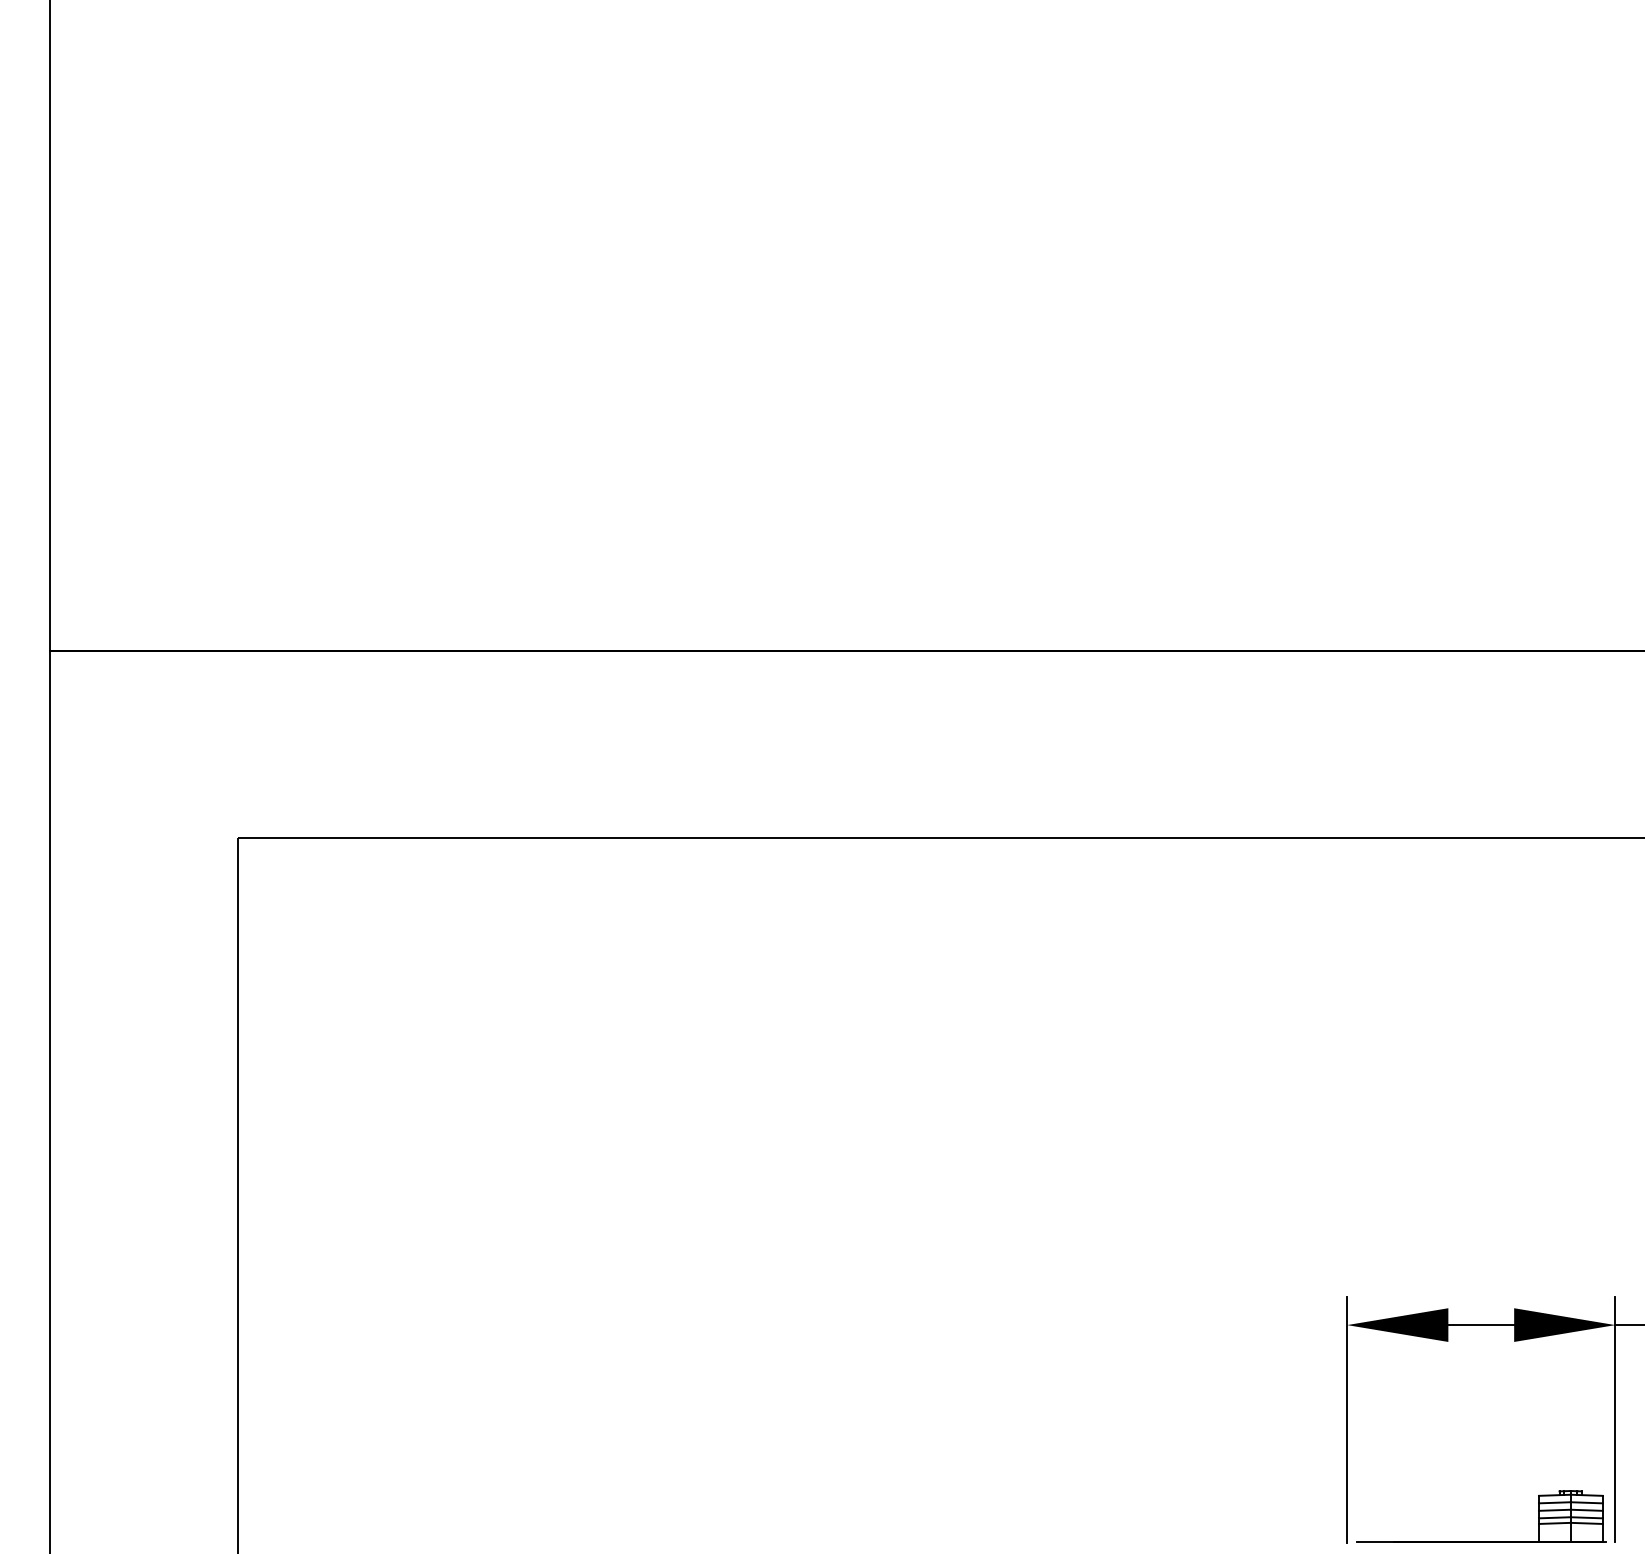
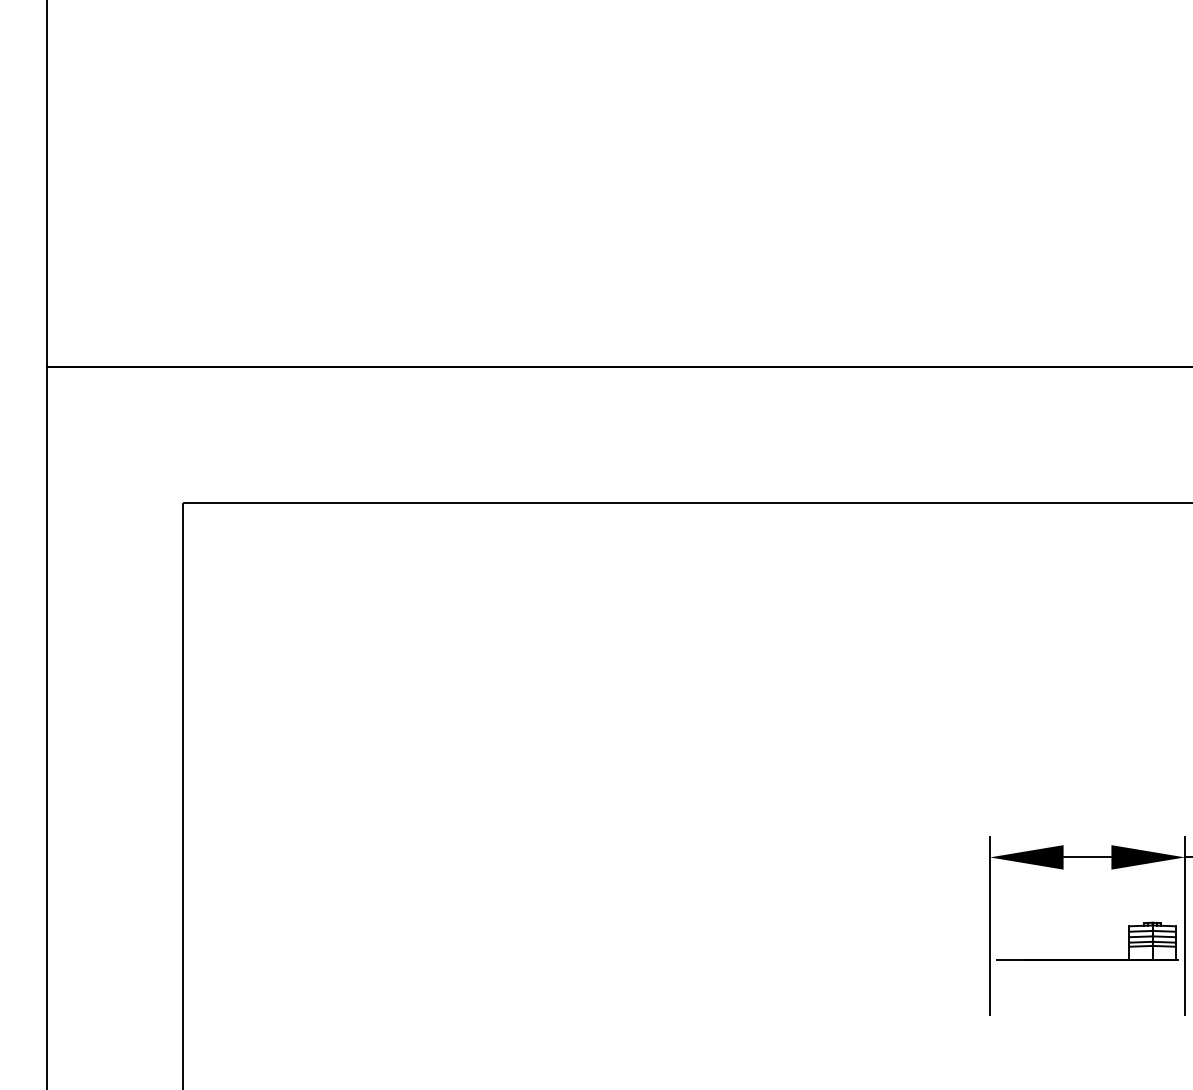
part: (1481, 1541) -> (1087, 959), moved

